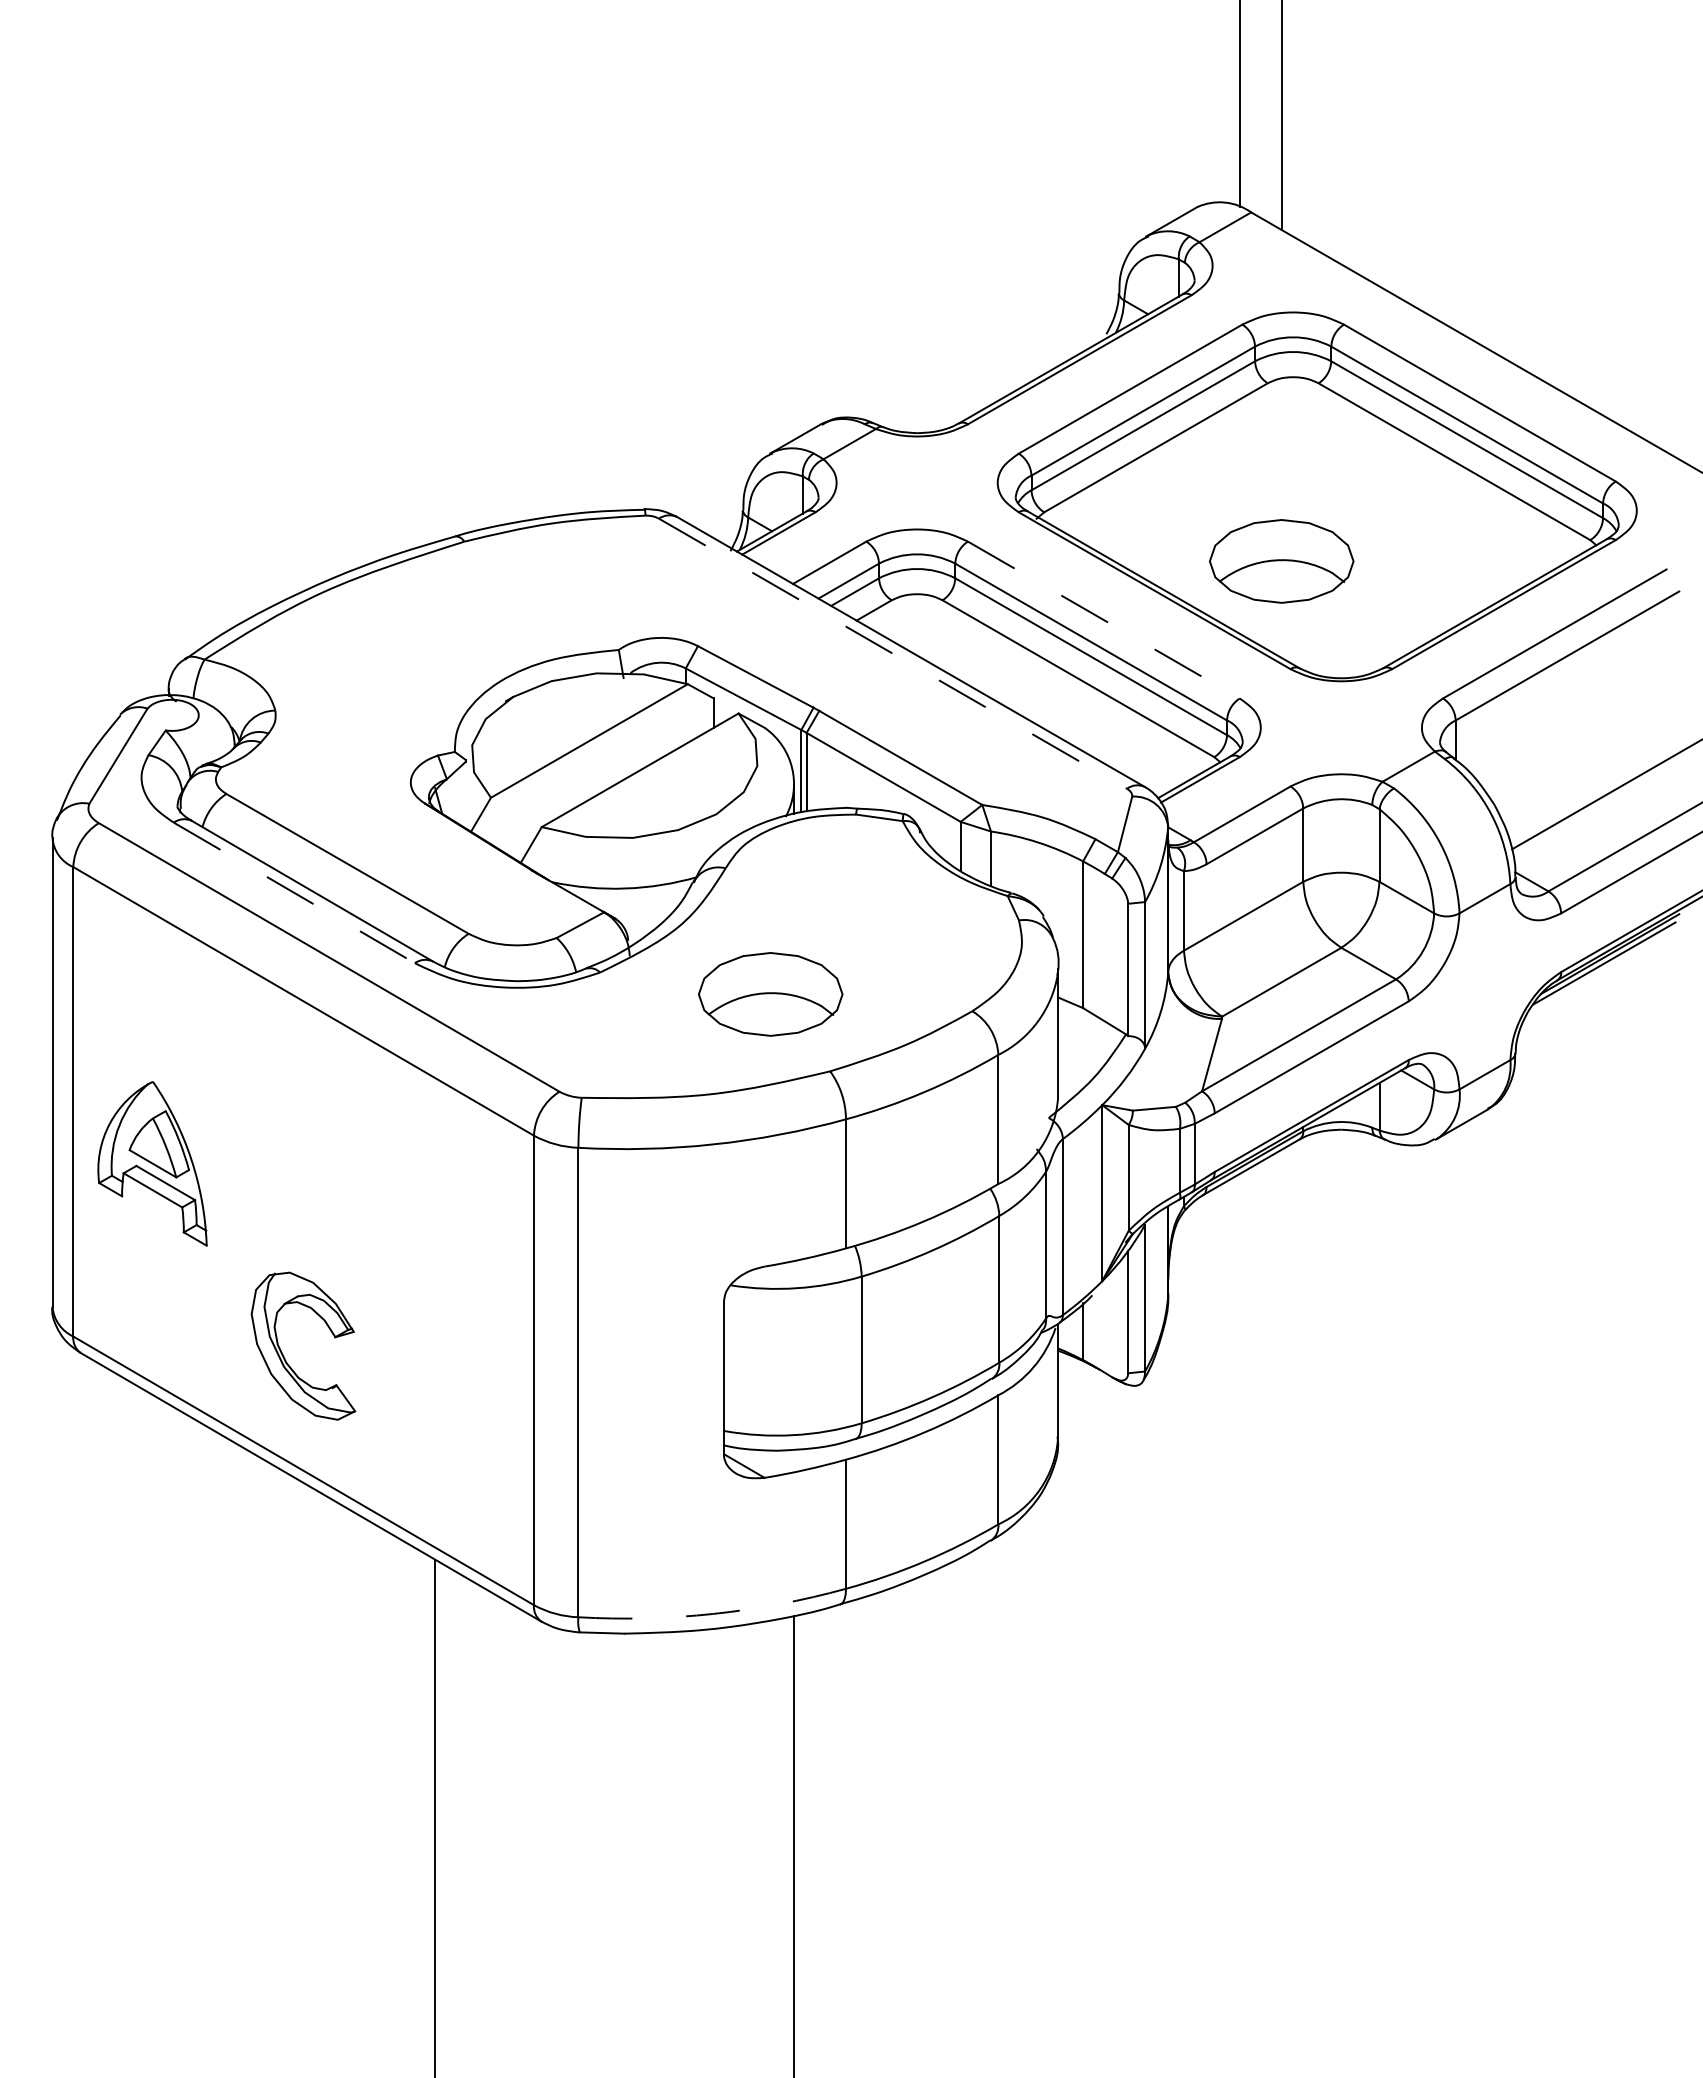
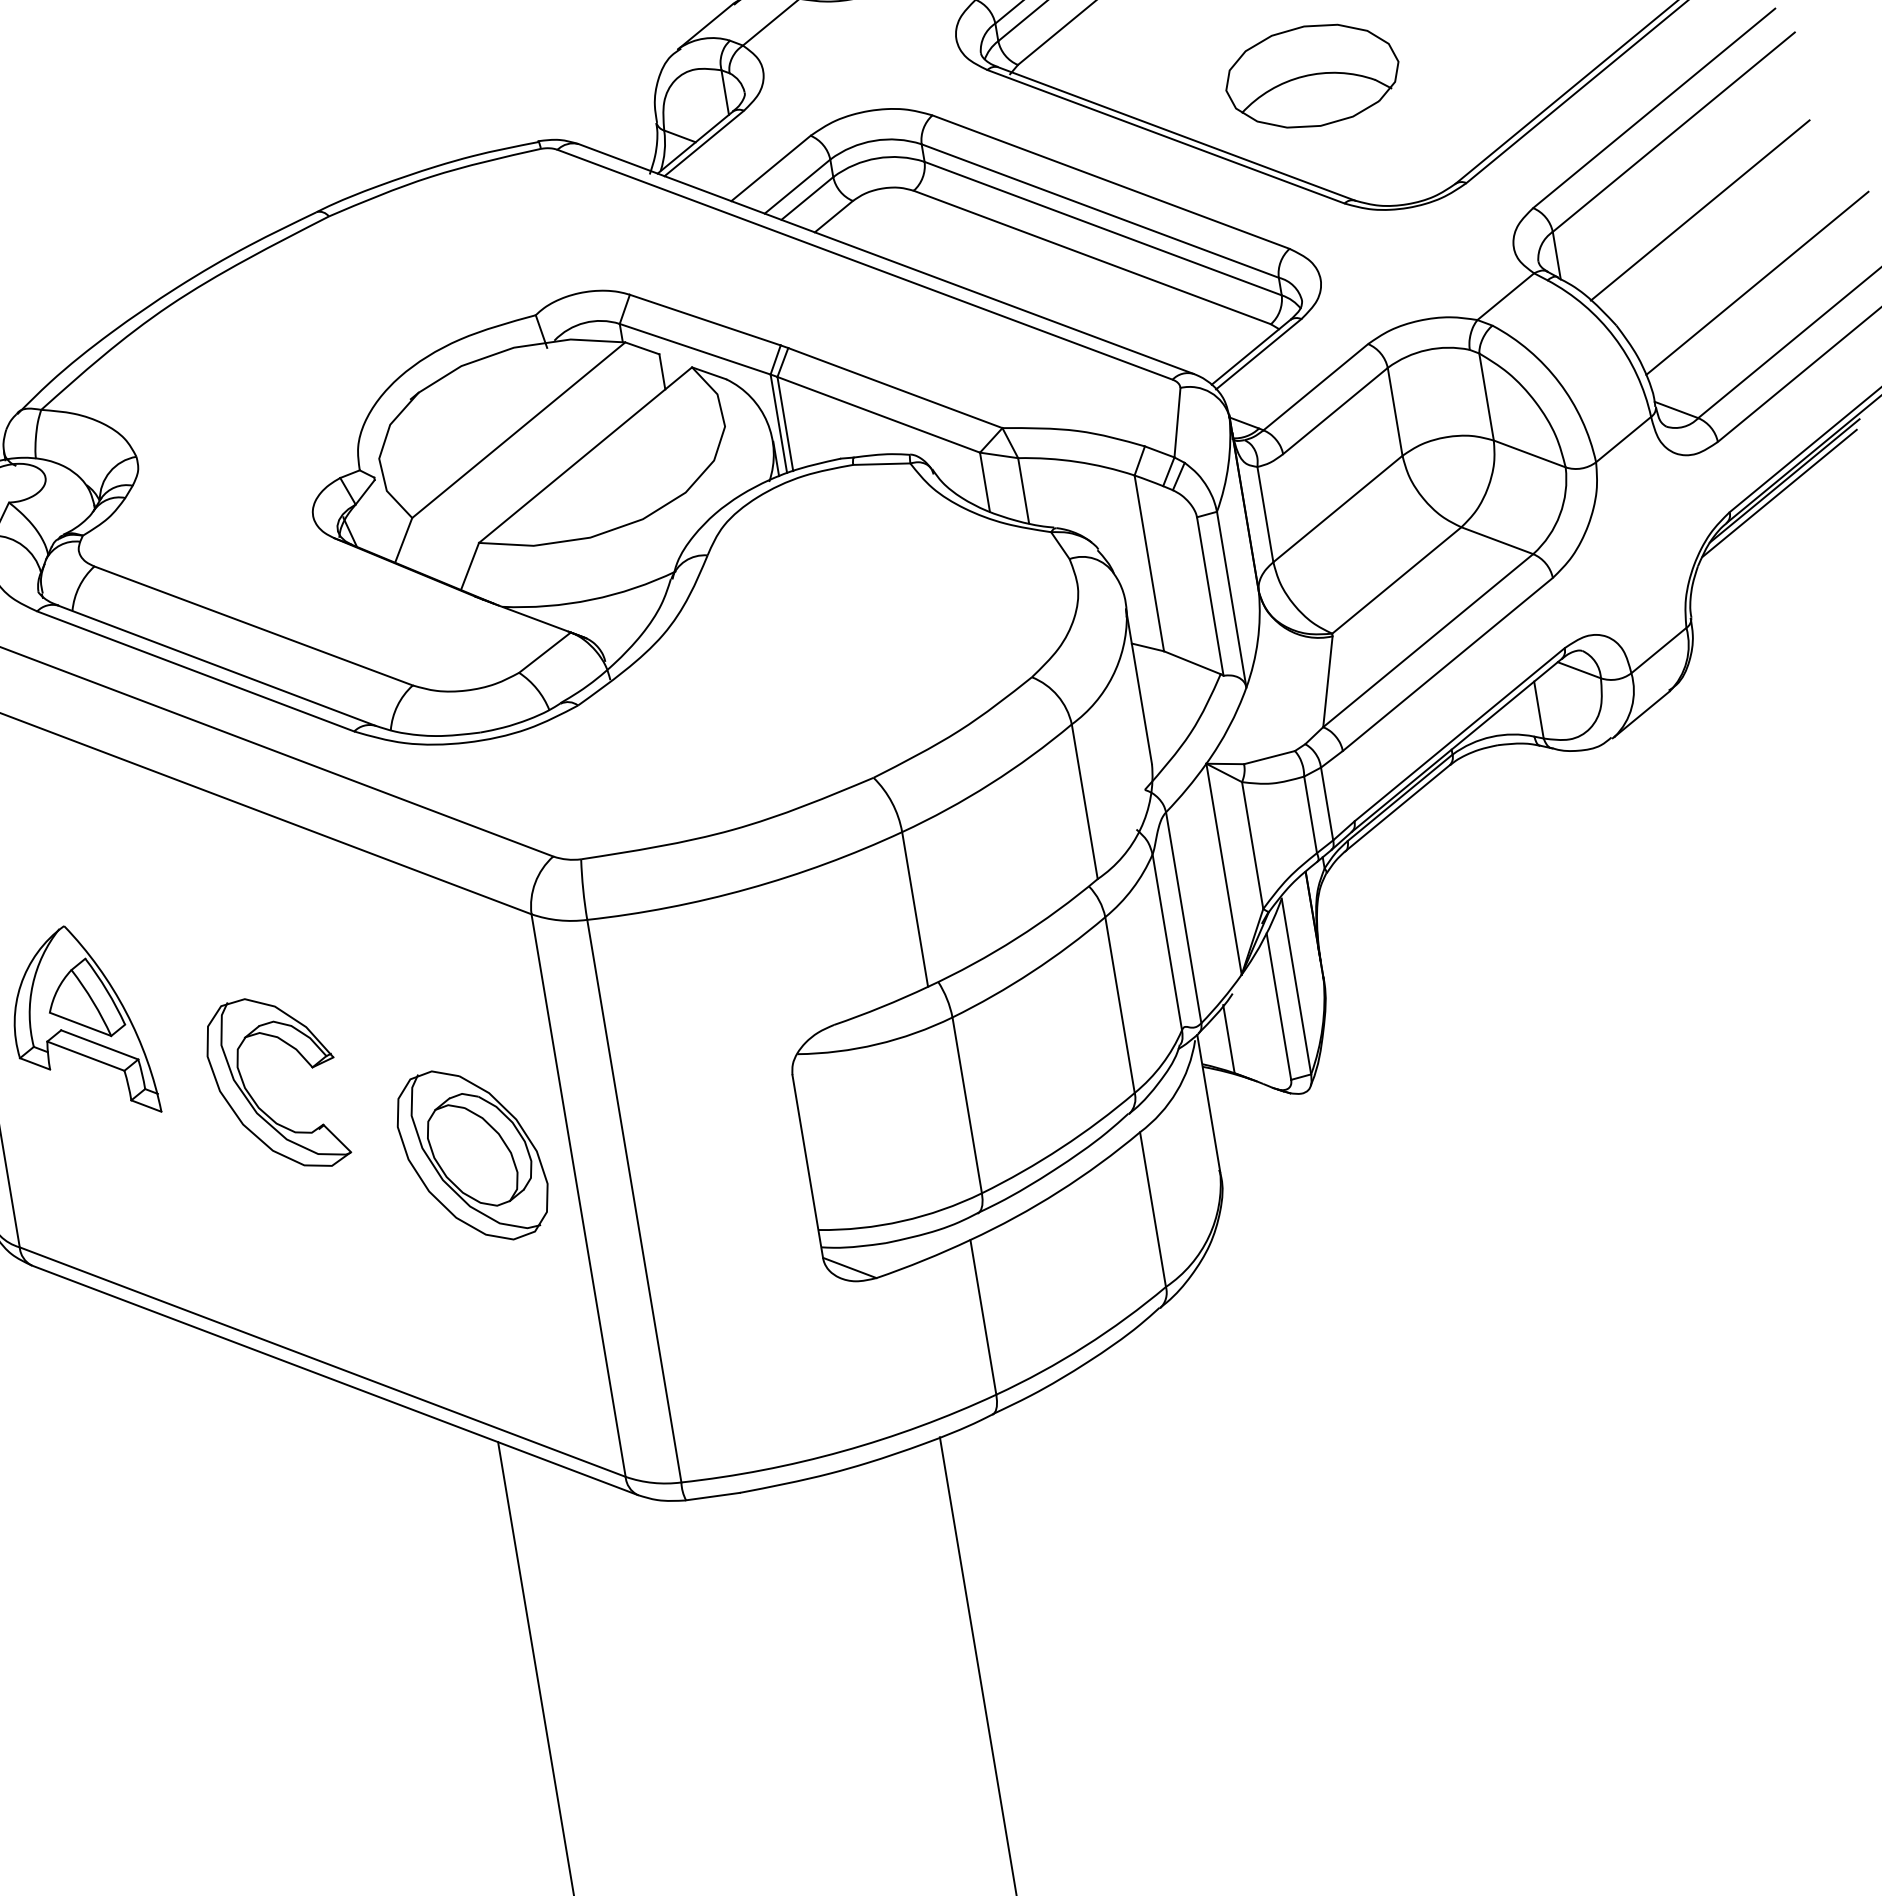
line: (1103, 620) -> (1110, 182), dashed -> solid
line: (893, 653) -> (865, 264), dashed -> solid
line: (1578, 722) -> (1700, 209), added
line: (294, 892) -> (195, 670), dashed -> solid
part: (770, 994) -> (786, 697), removed
part: (453, 1323) -> (472, 1155), added
part: (283, 1354) -> (253, 1098), moved
arc: (713, 1613) -> (842, 1450), dashed -> solid

